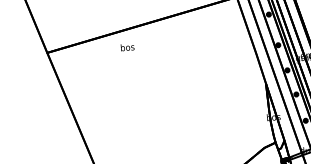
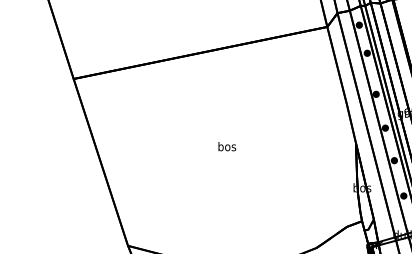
text: (127, 47) -> (227, 146), moved

